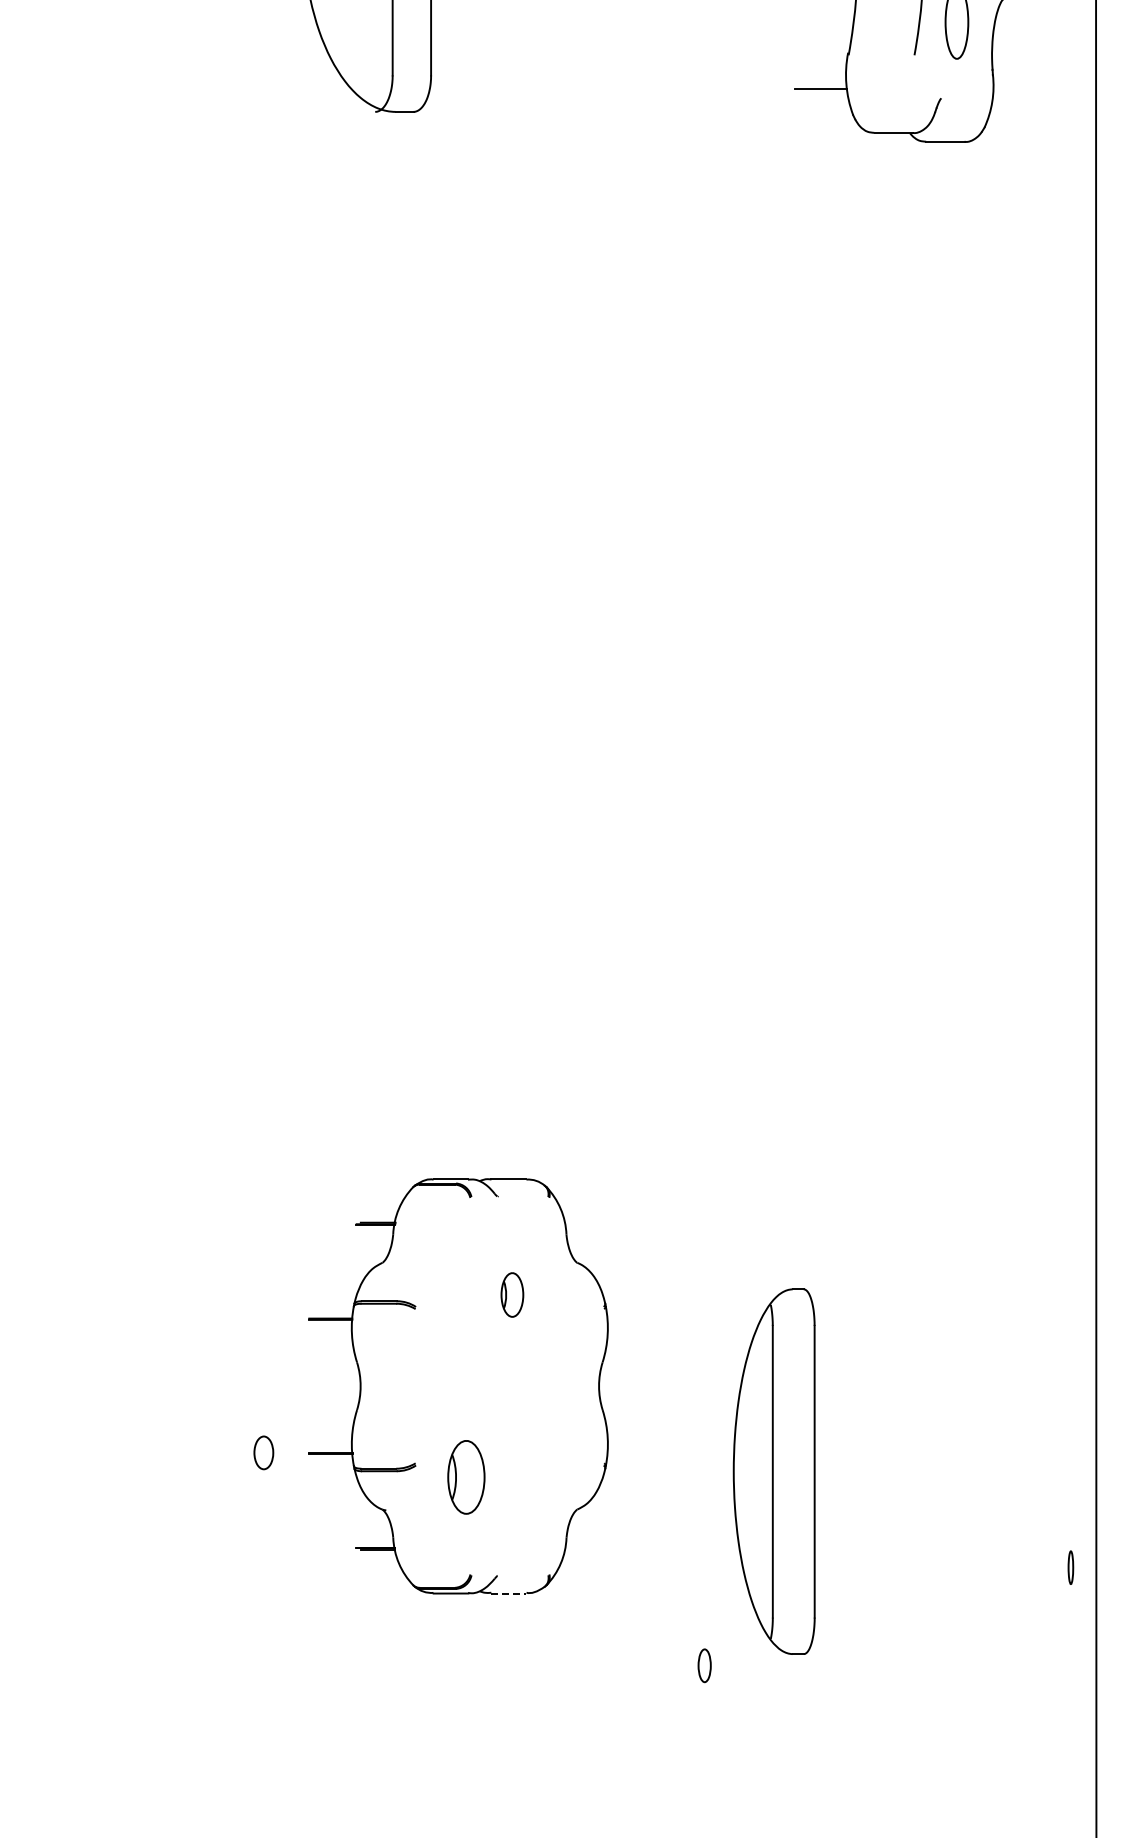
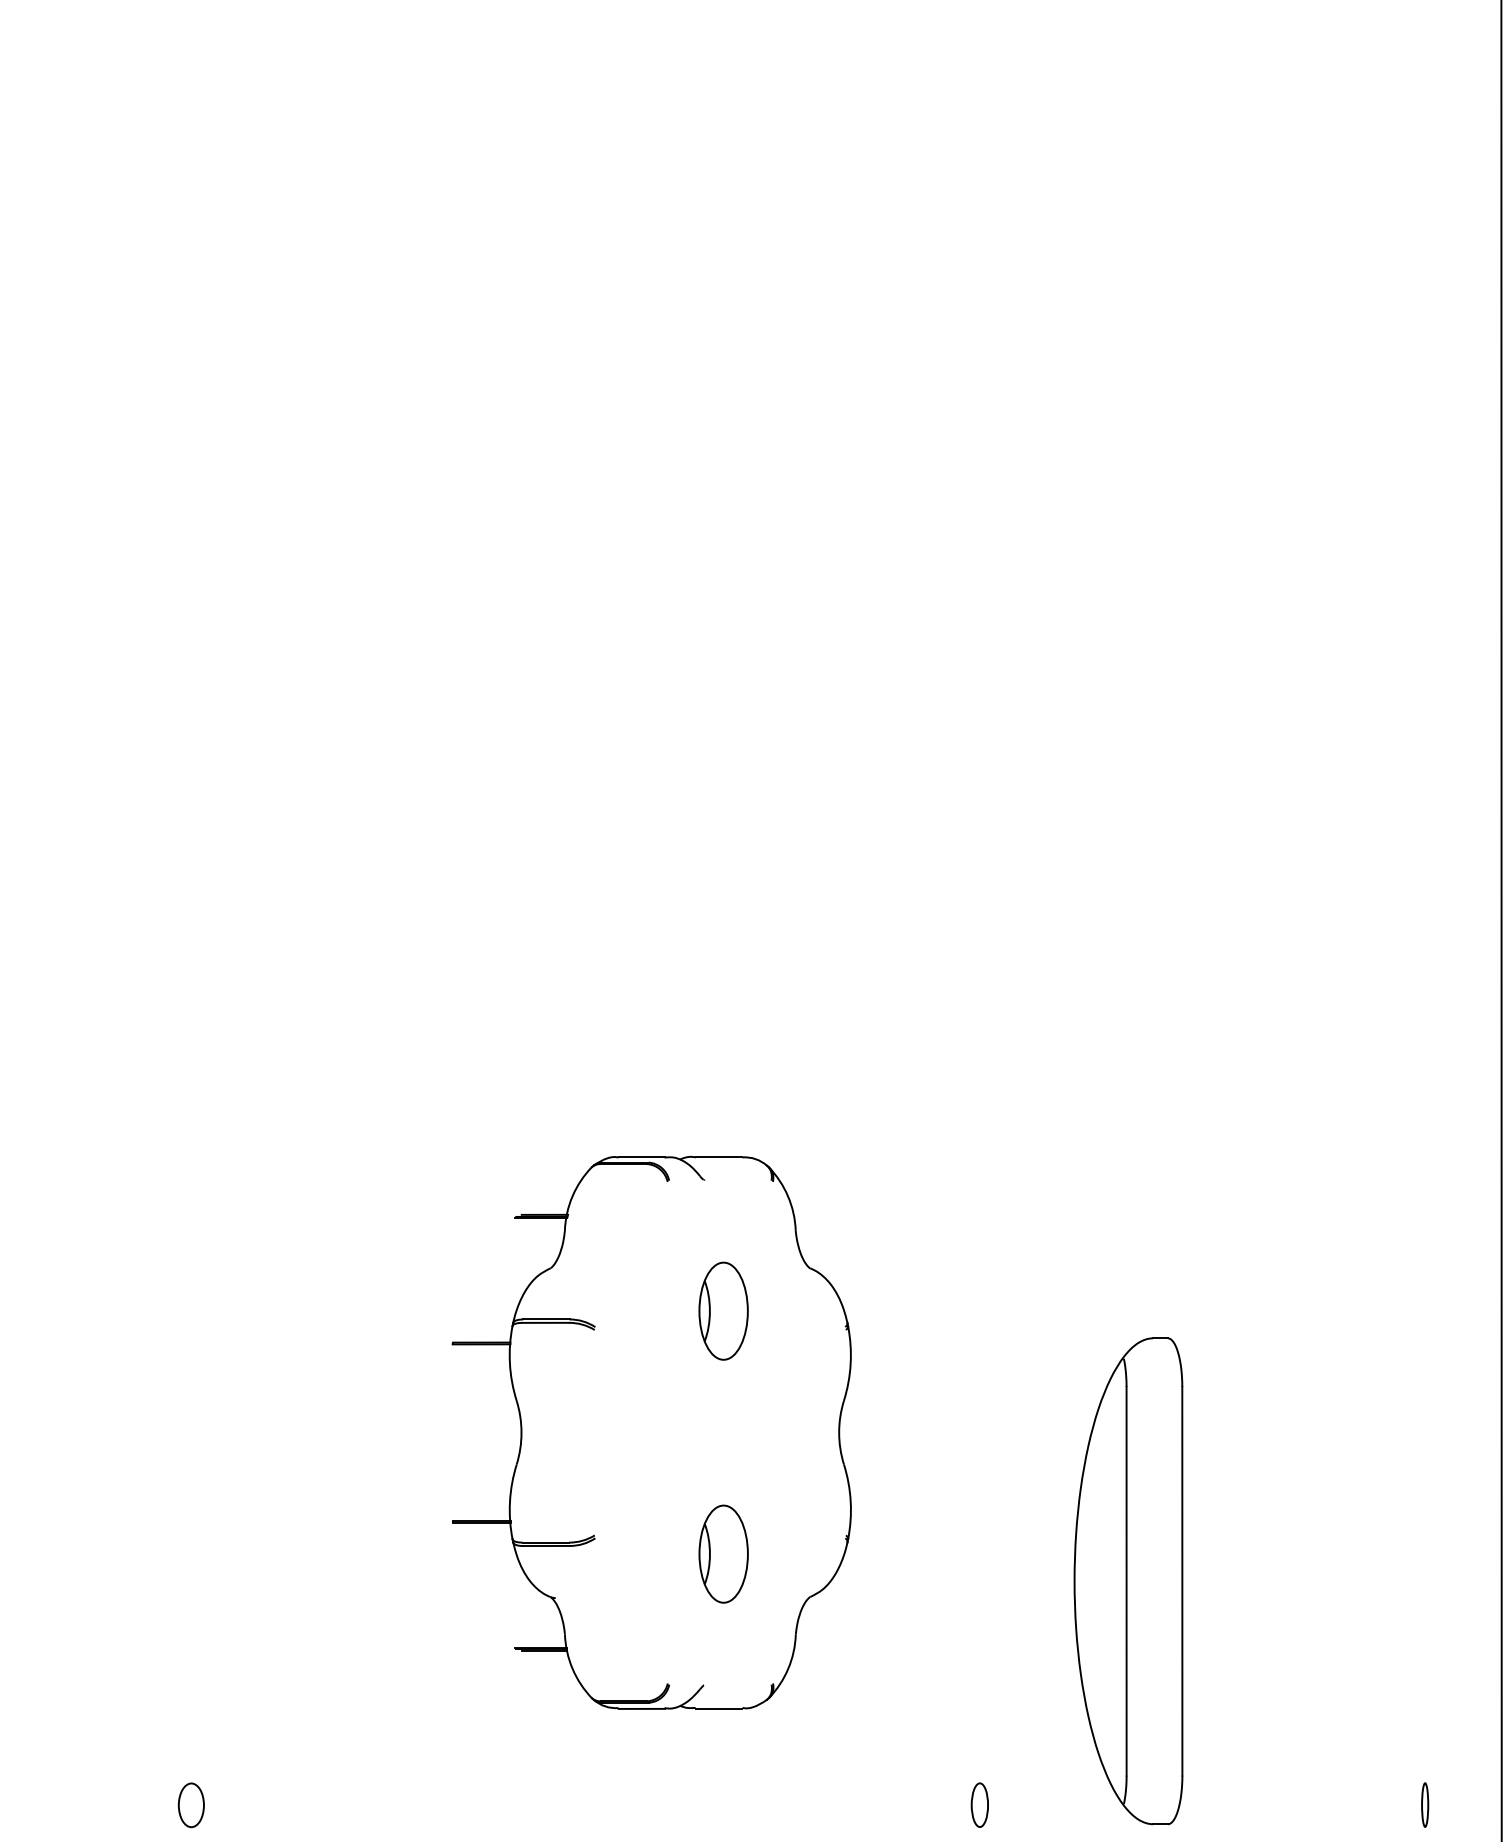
part: (512, 1294) -> (723, 1310), size x1.67
part: (263, 1452) -> (190, 1804), moved
part: (773, 1471) -> (1127, 1580), moved
part: (466, 1477) -> (723, 1554), moved
part: (1070, 1567) -> (1424, 1804), moved
line: (509, 1593) -> (719, 1708), dashed -> solid

